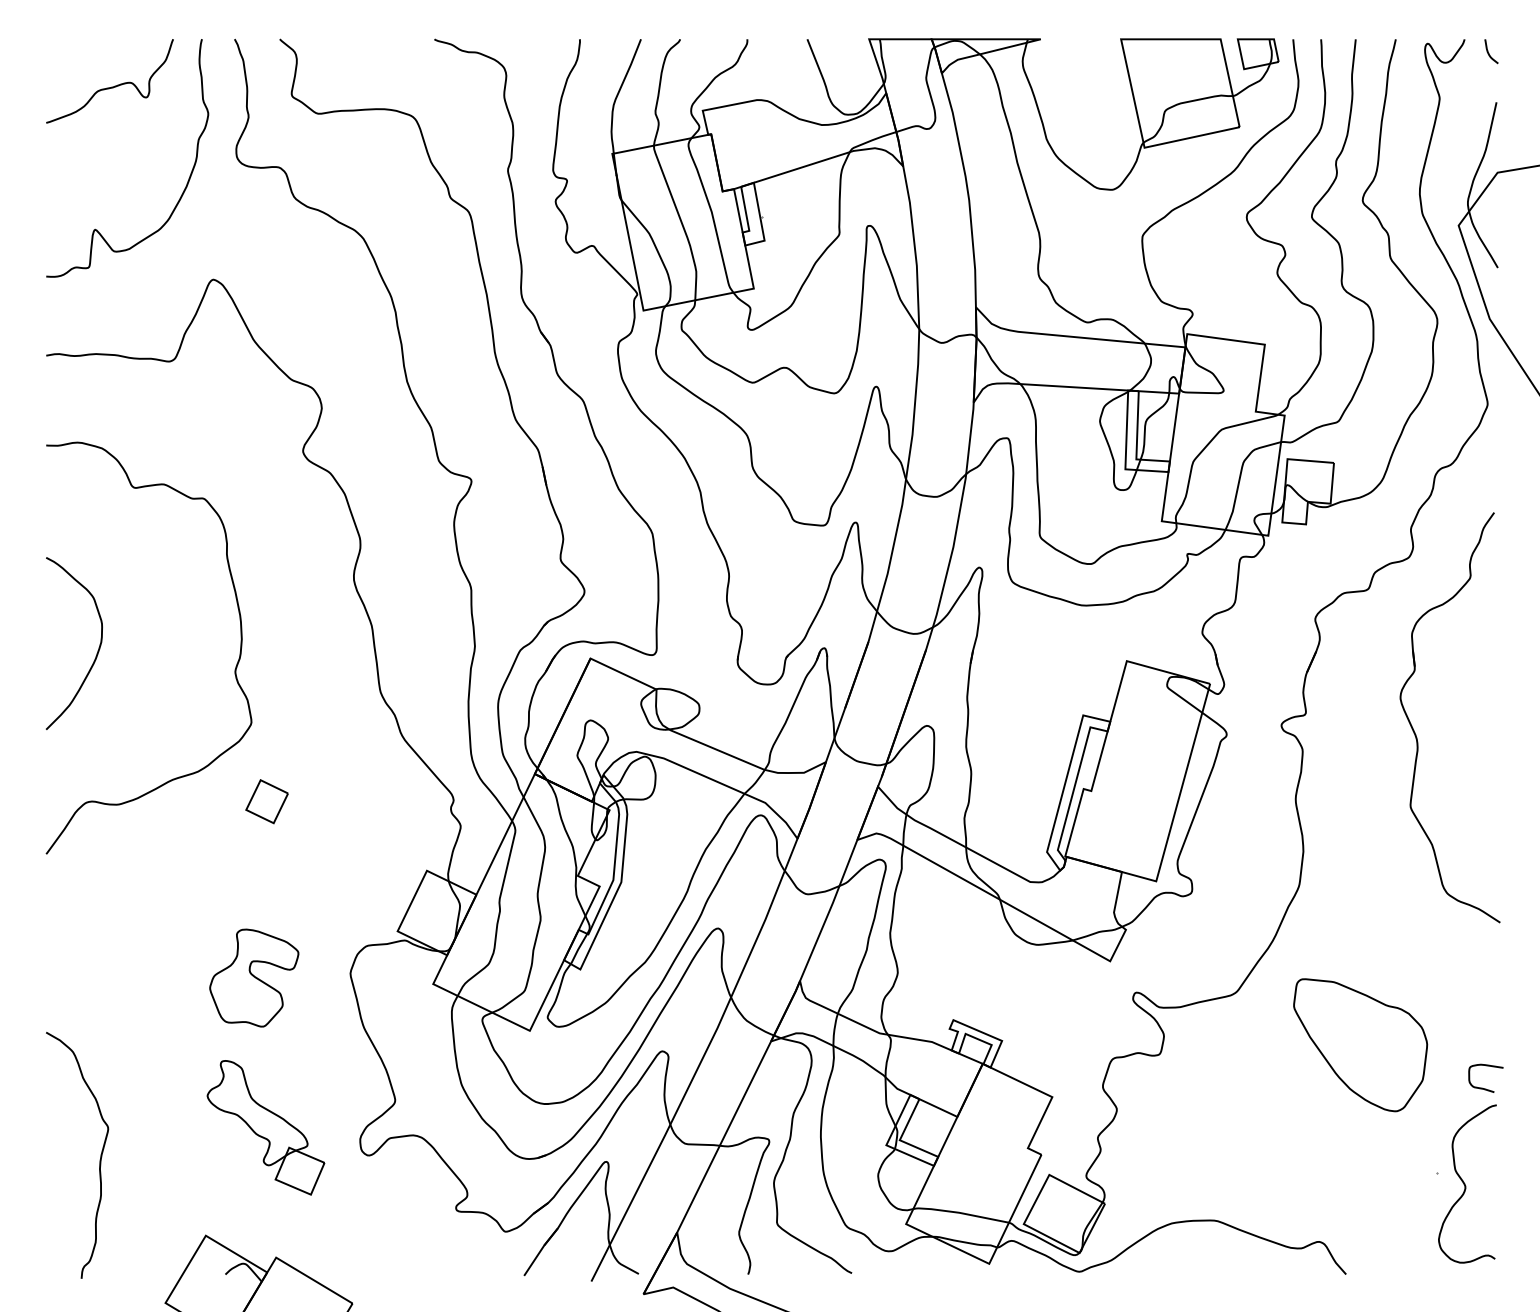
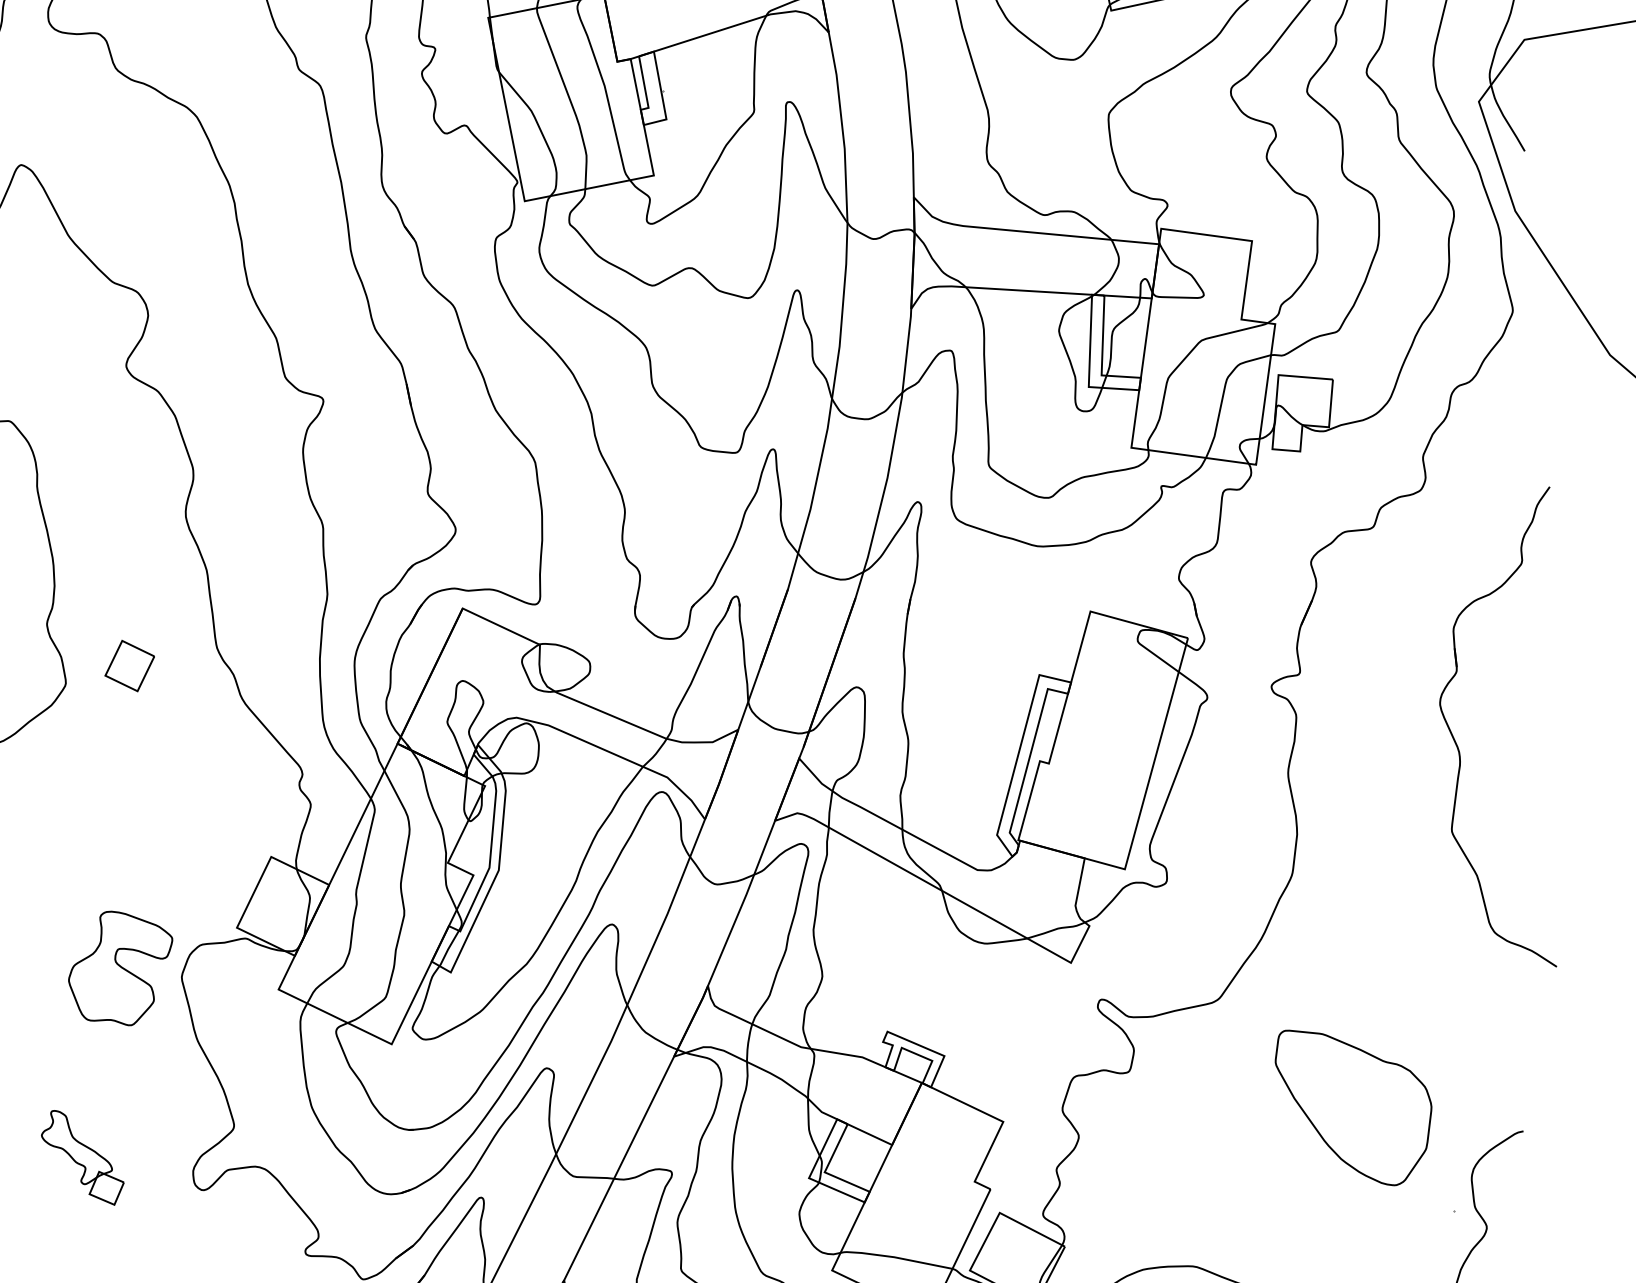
part: (1416, 734) -> (1458, 746), moved
part: (266, 801) -> (129, 665), moved
part: (254, 977) -> (120, 967), moved
part: (1360, 1045) -> (1353, 1108), moved
curve: (1482, 1087) -> (1506, 1110), removed
part: (265, 1127) -> (82, 1157), size x0.6

